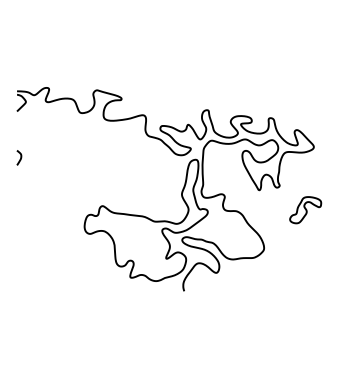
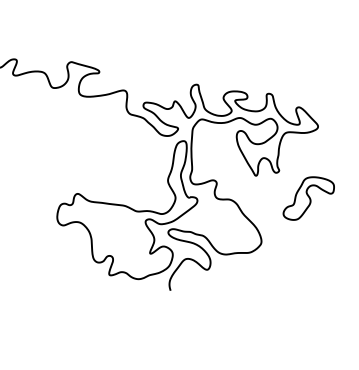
part: (305, 209) -> (308, 197), size x1.43

